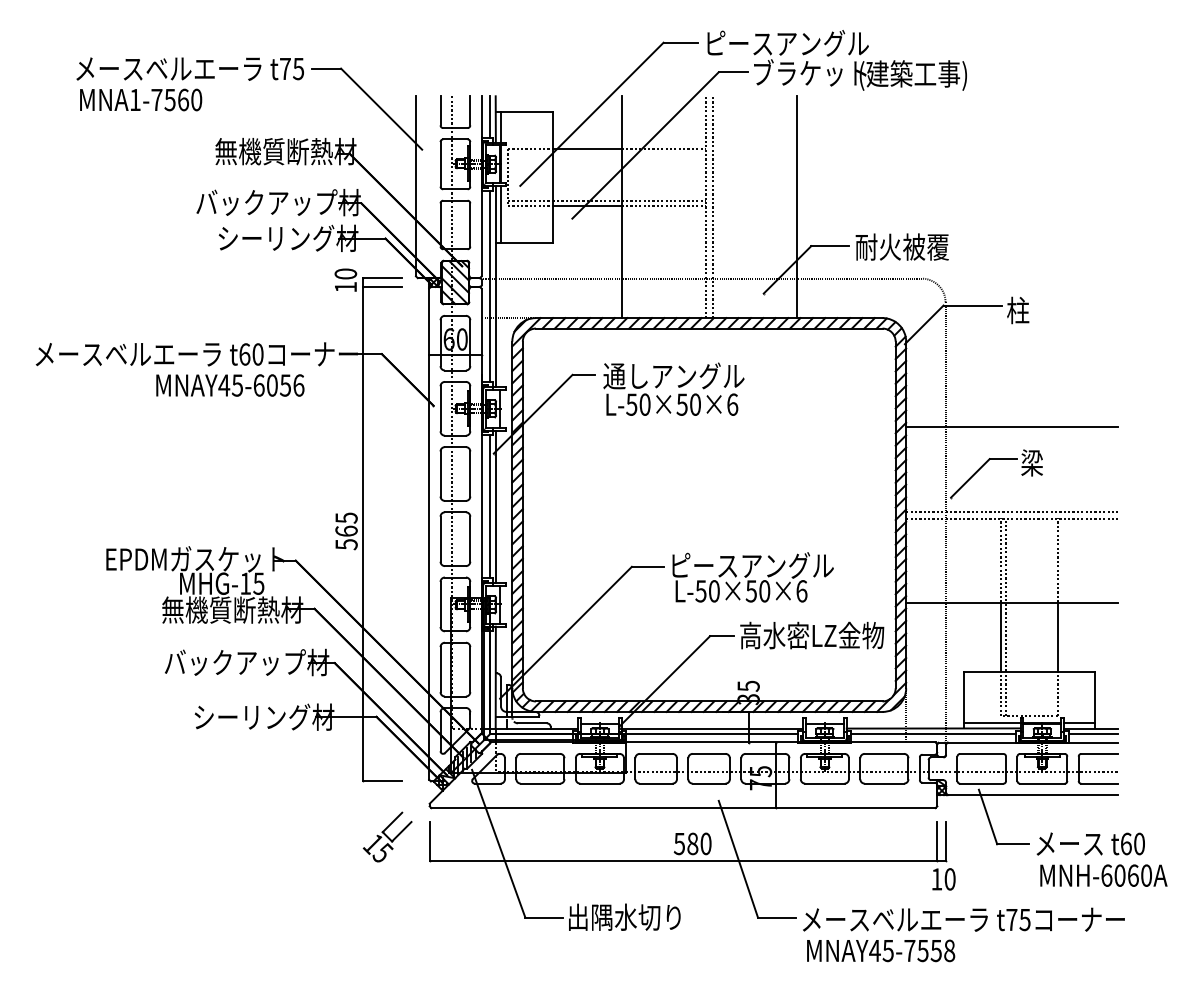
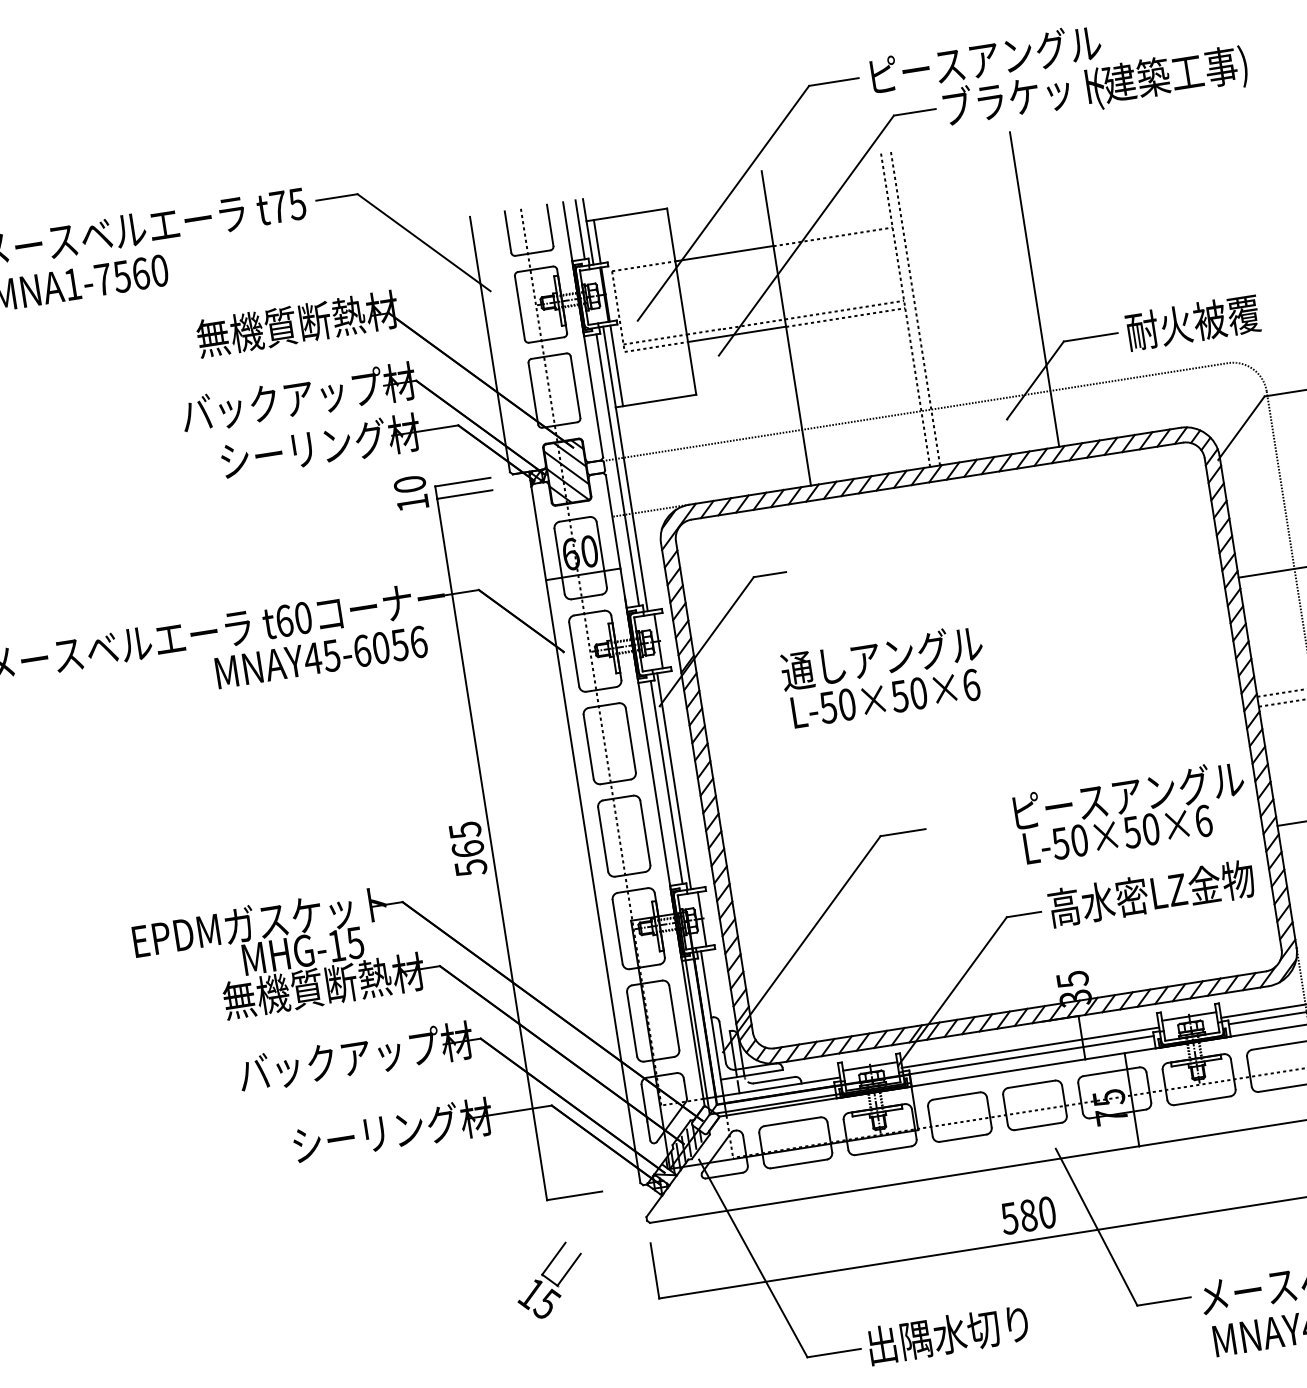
text: (230, 385) -> (321, 657), moved
text: (673, 388) -> (883, 675), moved
text: (752, 577) -> (1130, 812), moved
part: (387, 836) -> (549, 1279), moved

